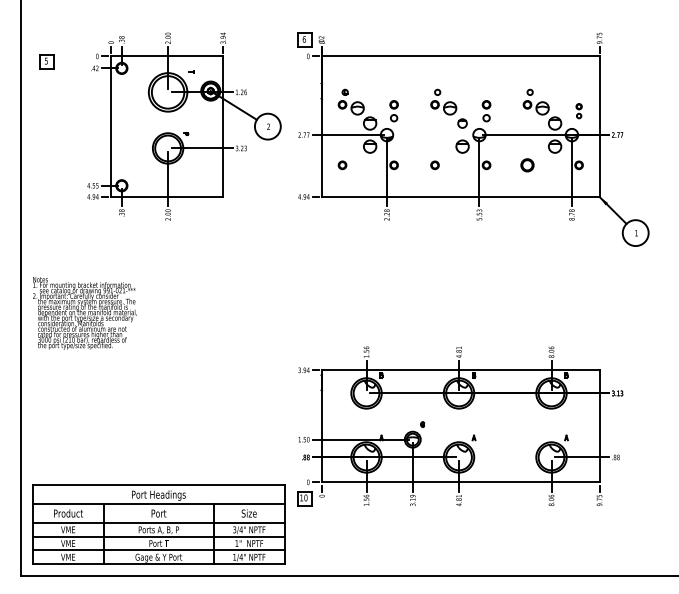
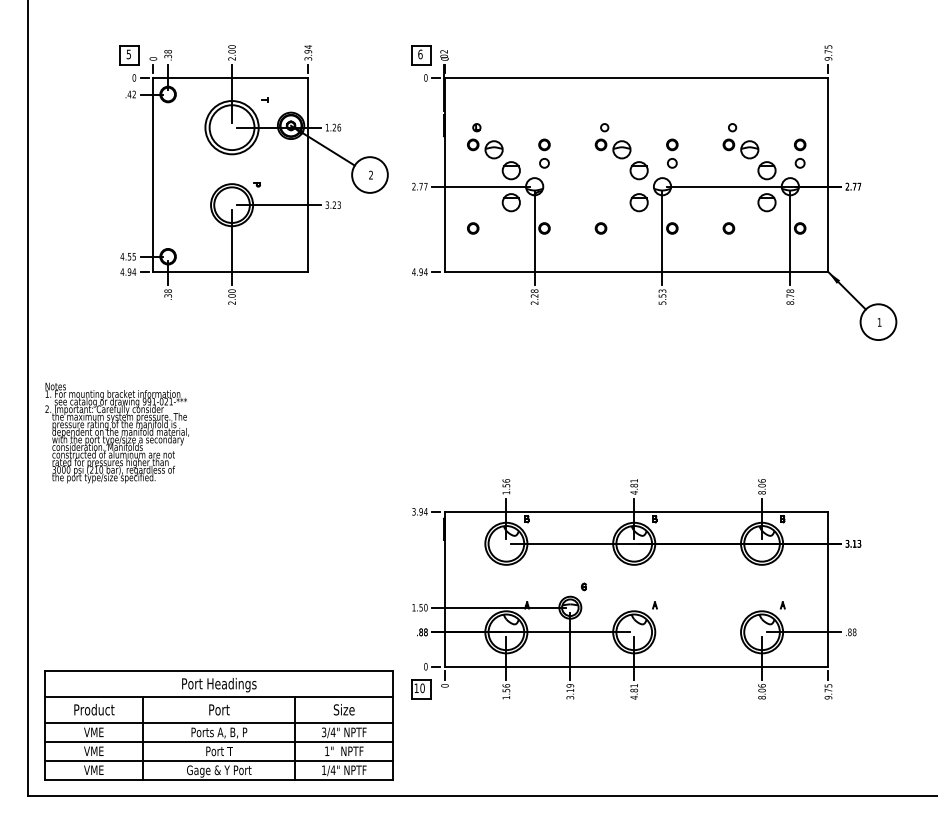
part: (46, 61) -> (129, 55), moved
part: (579, 111) -> (800, 153), size x1.43
part: (462, 123) -> (638, 170), size x1.43
part: (527, 165) -> (728, 228), size x0.62

